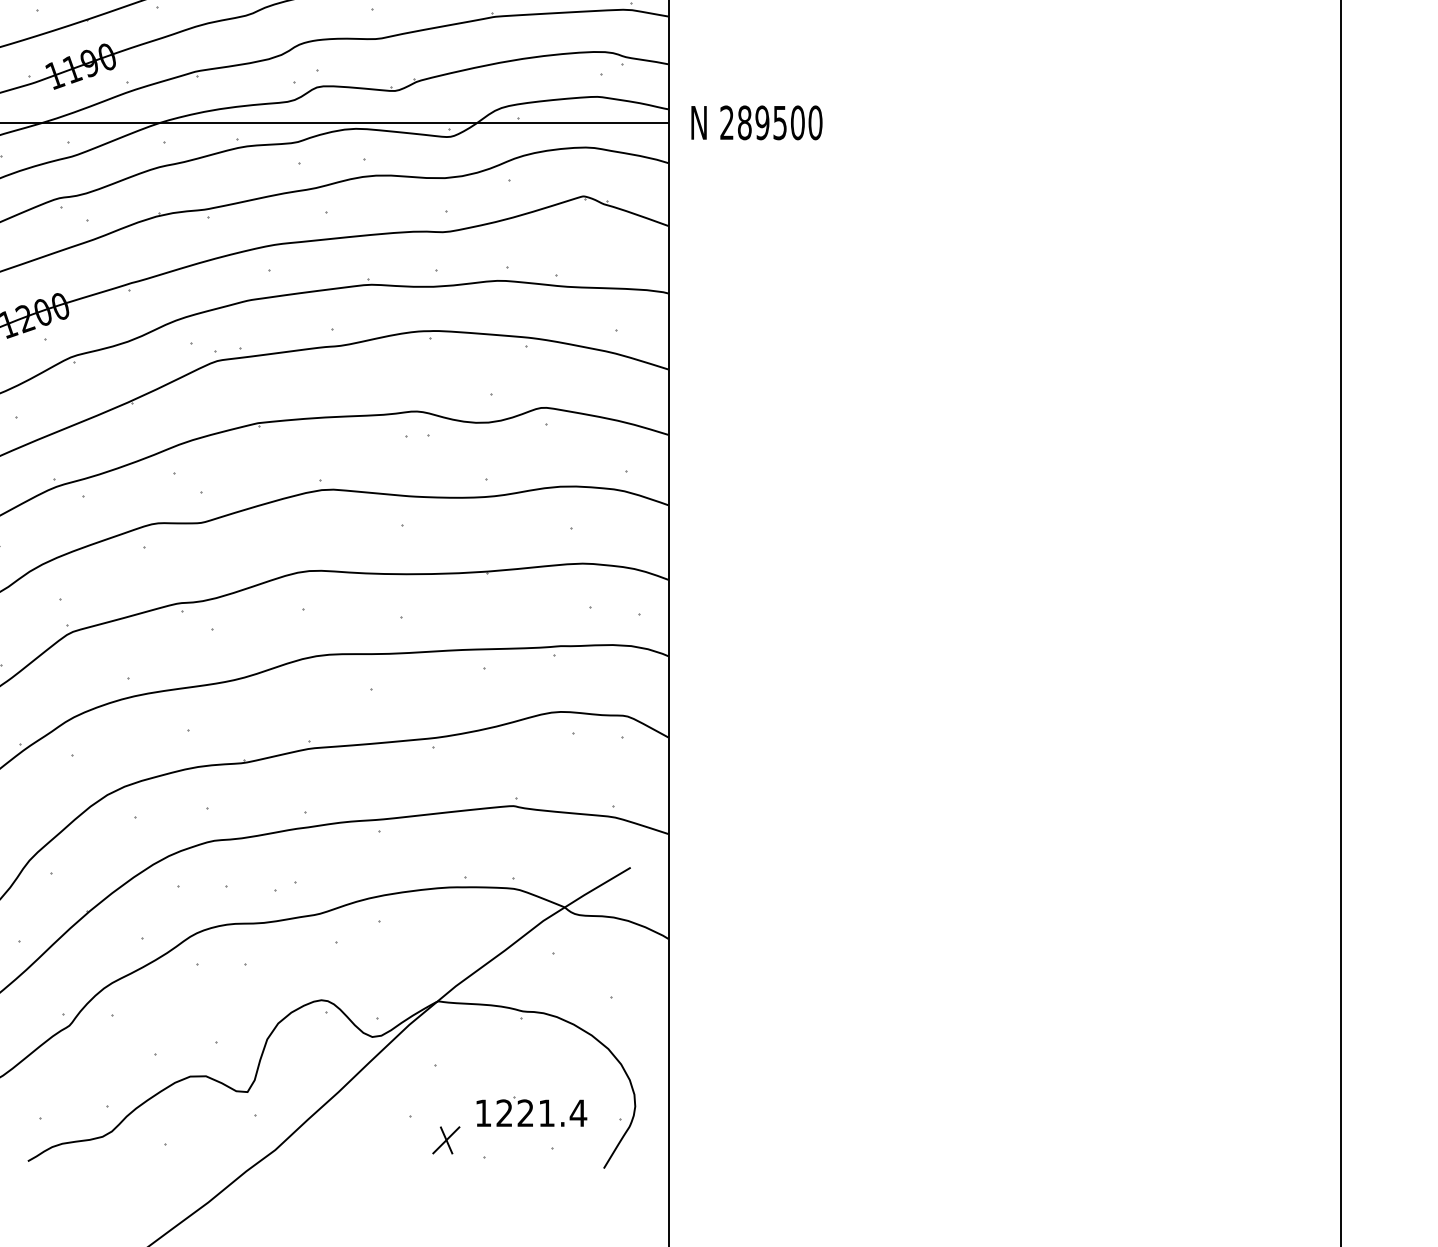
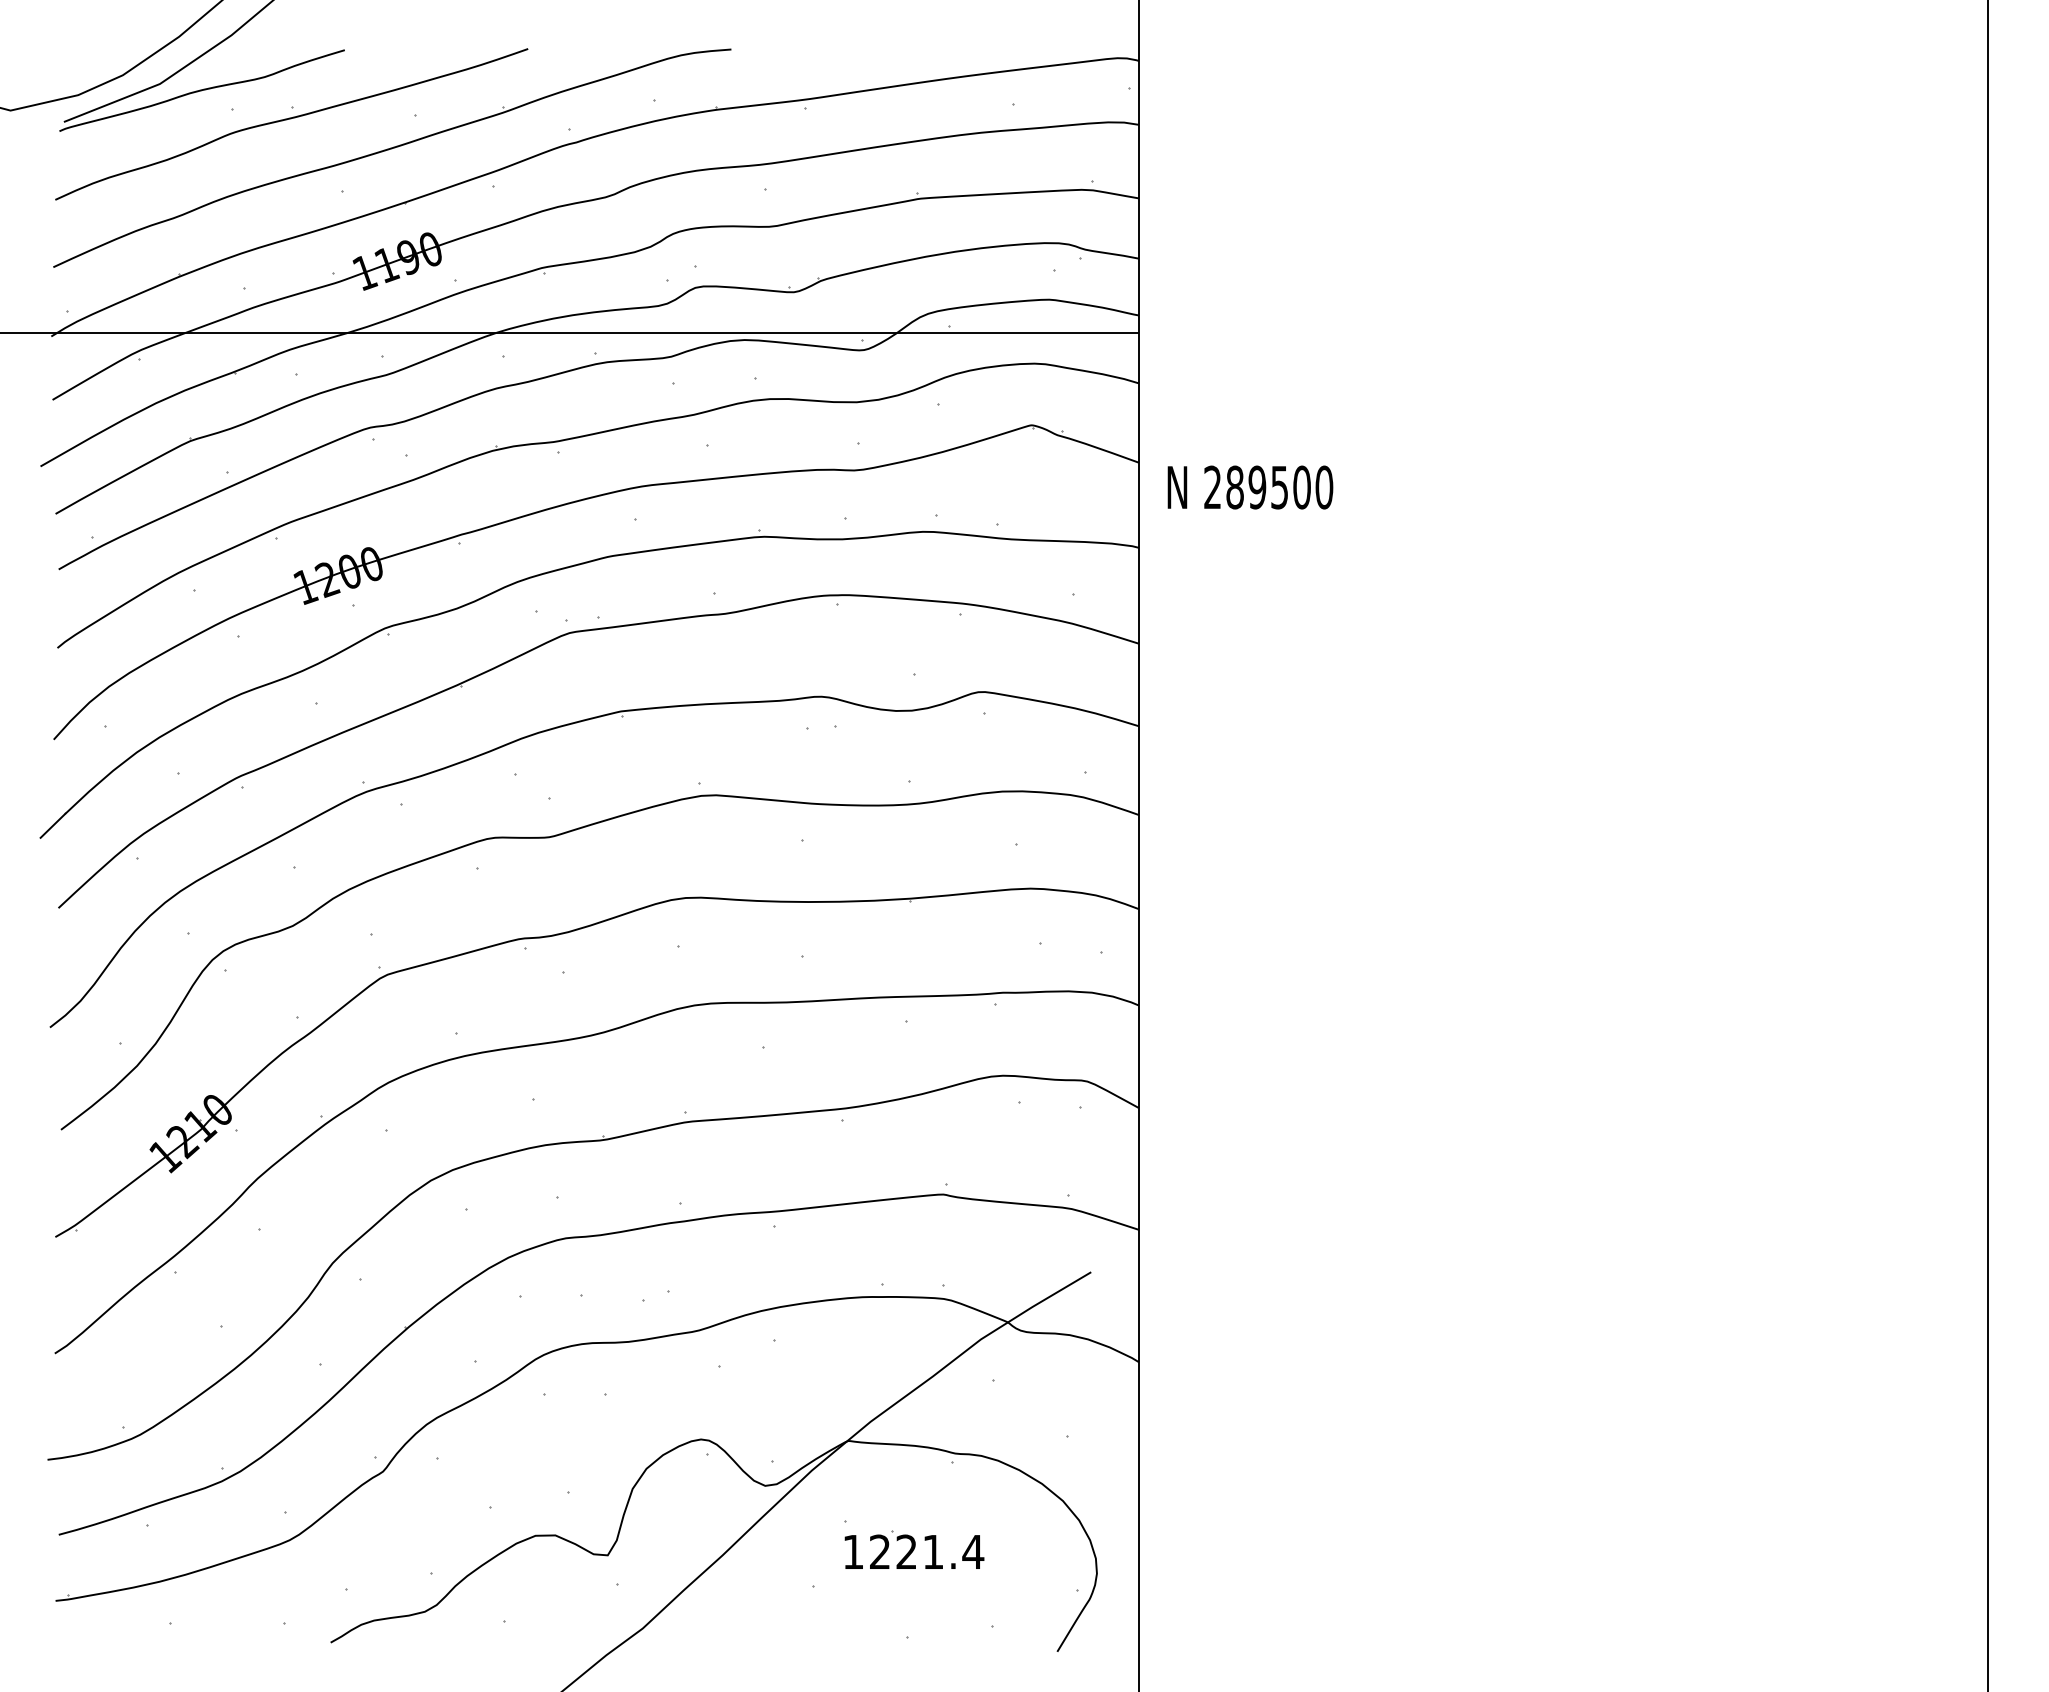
text: (756, 122) -> (1250, 487), moved
part: (531, 1111) -> (914, 1549), moved
part: (446, 1139) -> (858, 1615), removed

